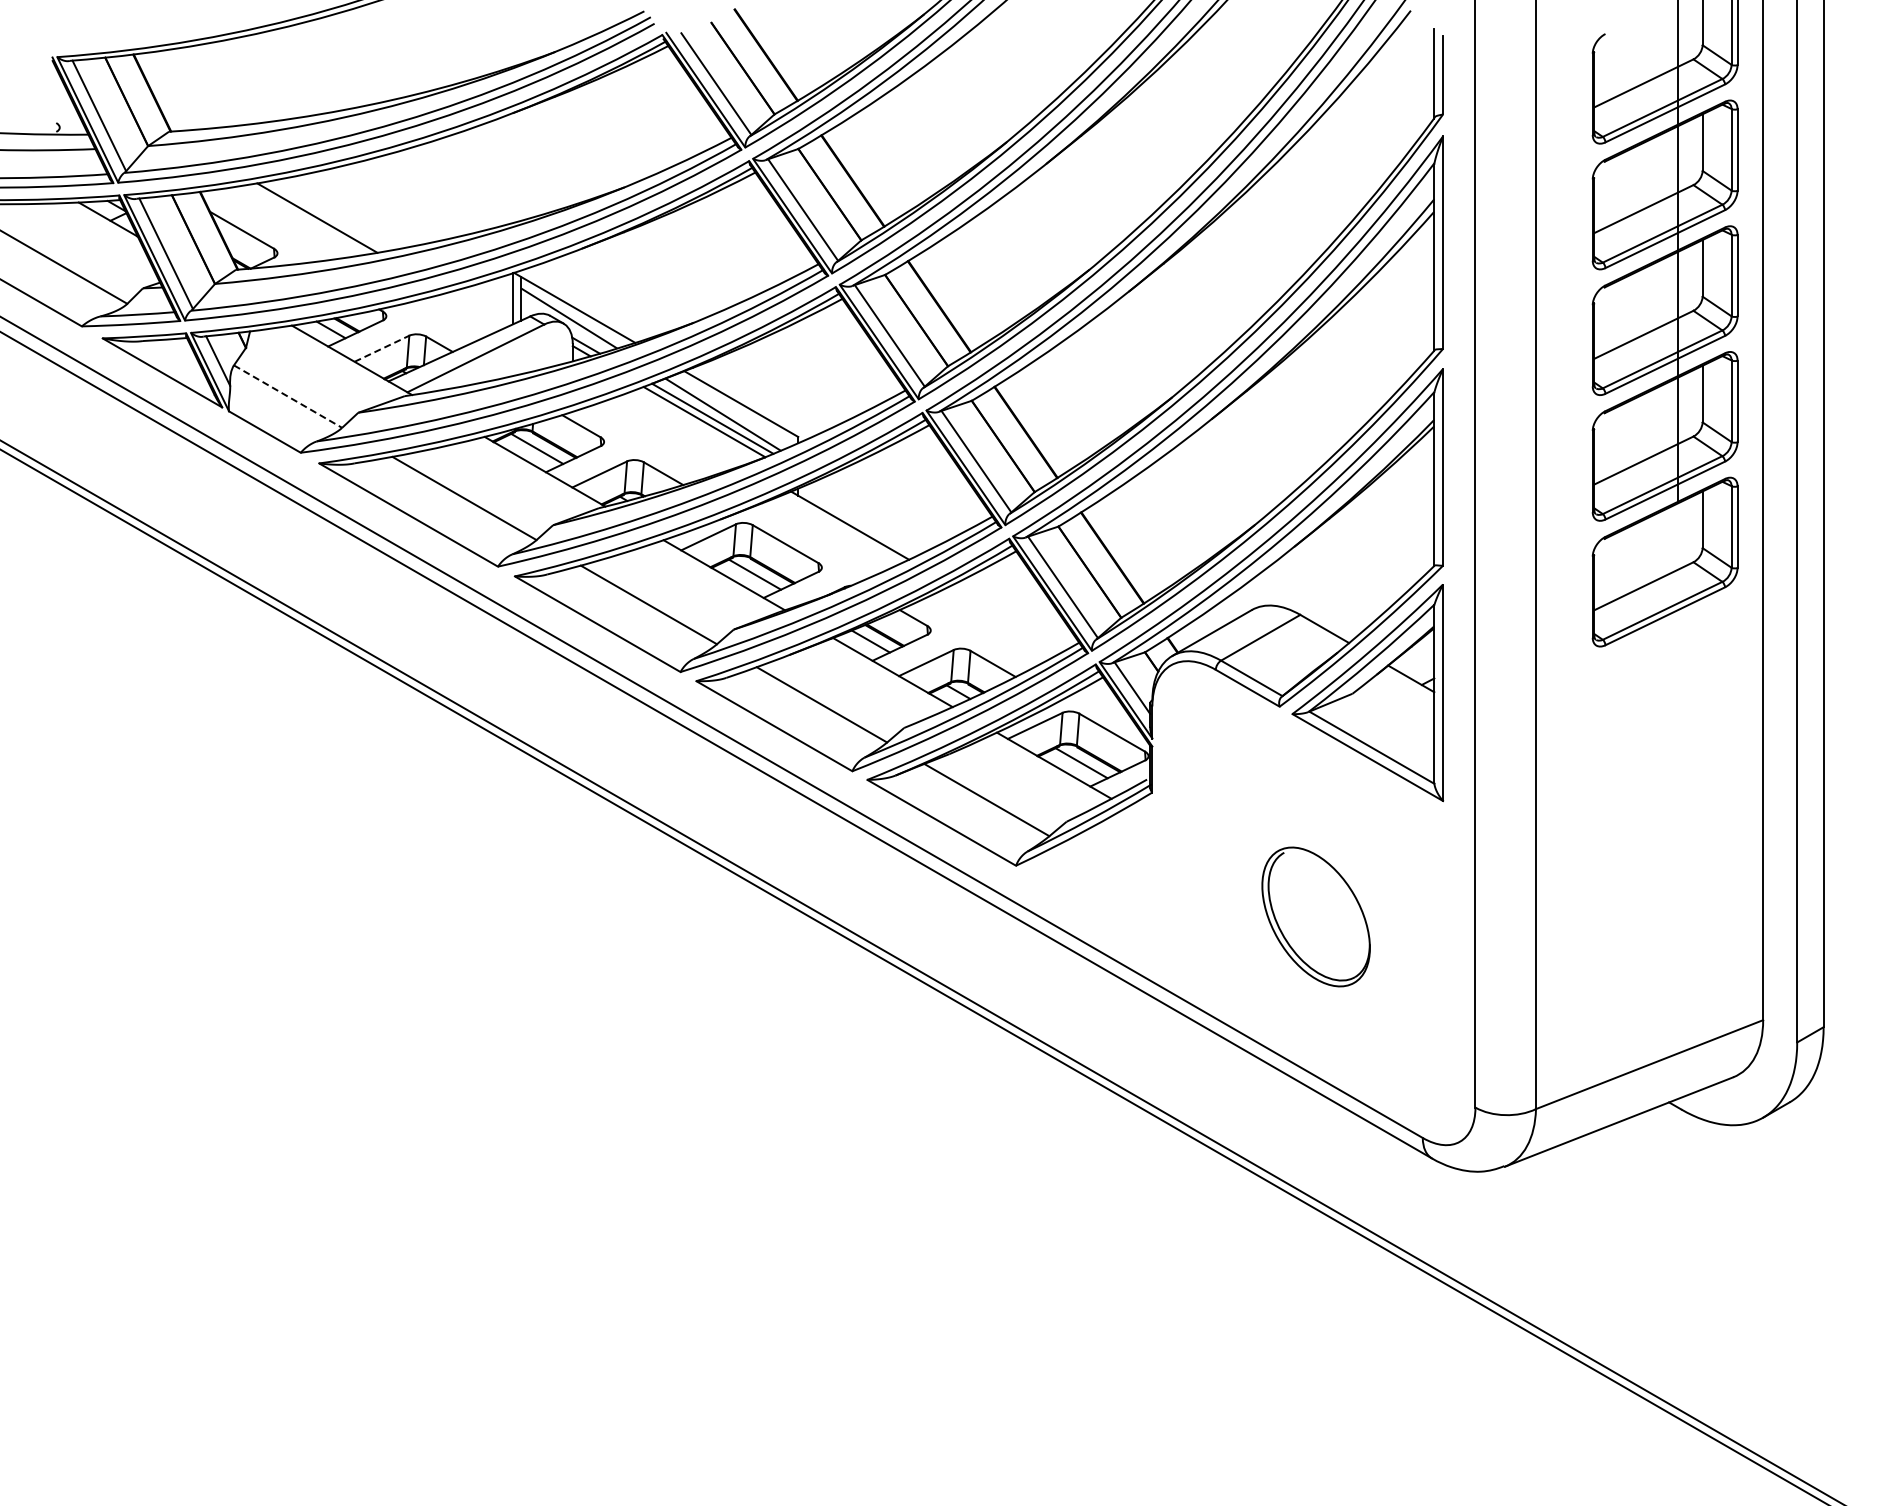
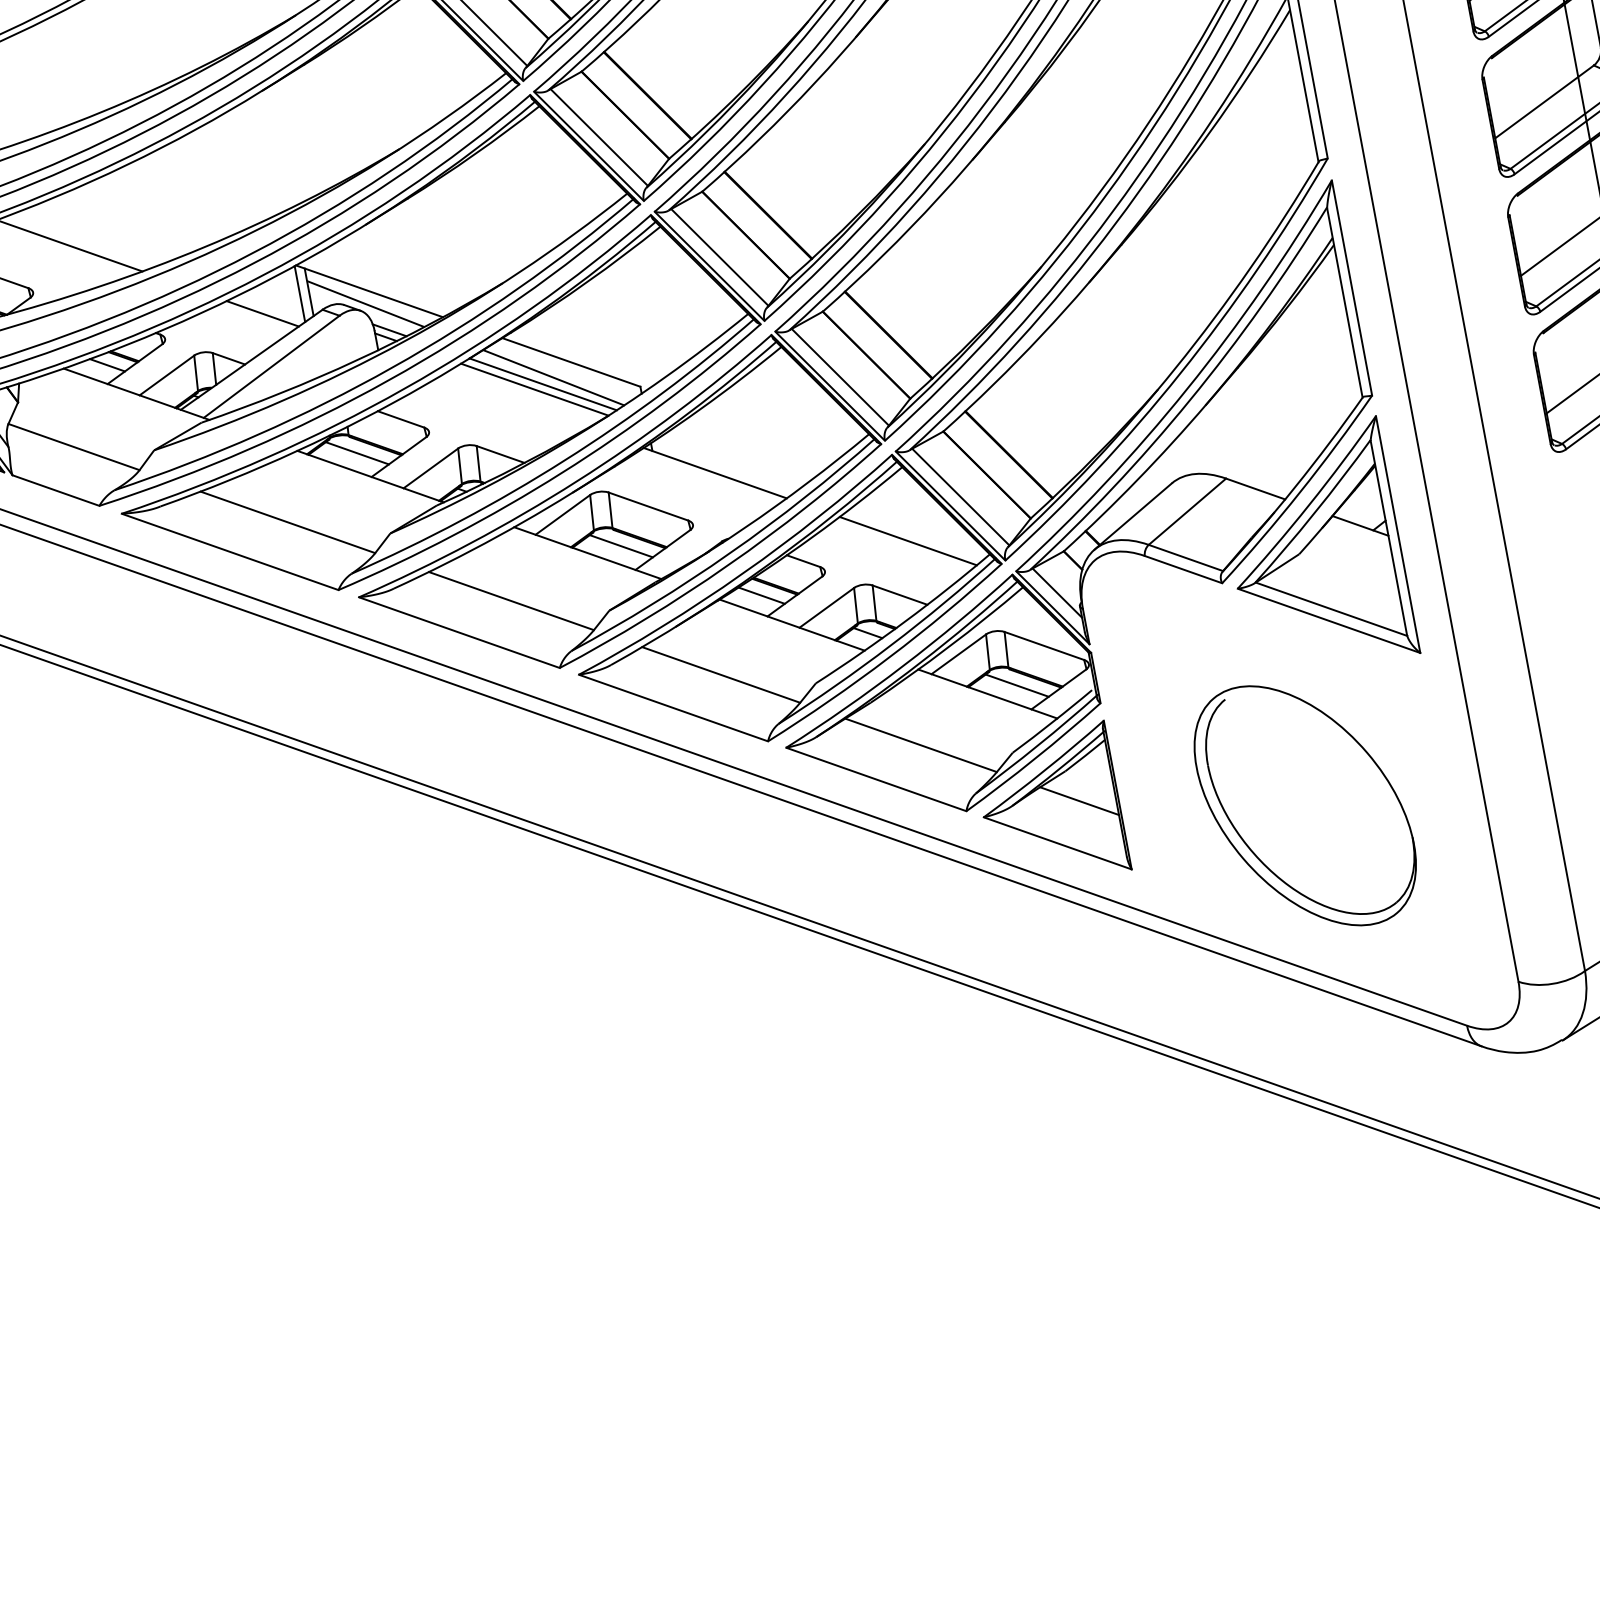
line: (476, 309) -> (262, 313), added
line: (382, 348) -> (167, 375), dashed -> solid
line: (288, 396) -> (74, 446), dashed -> solid
line: (1008, 617) -> (907, 541), added
part: (1091, 876) -> (1051, 807), added
part: (1315, 916) -> (1304, 805), size x1.67

